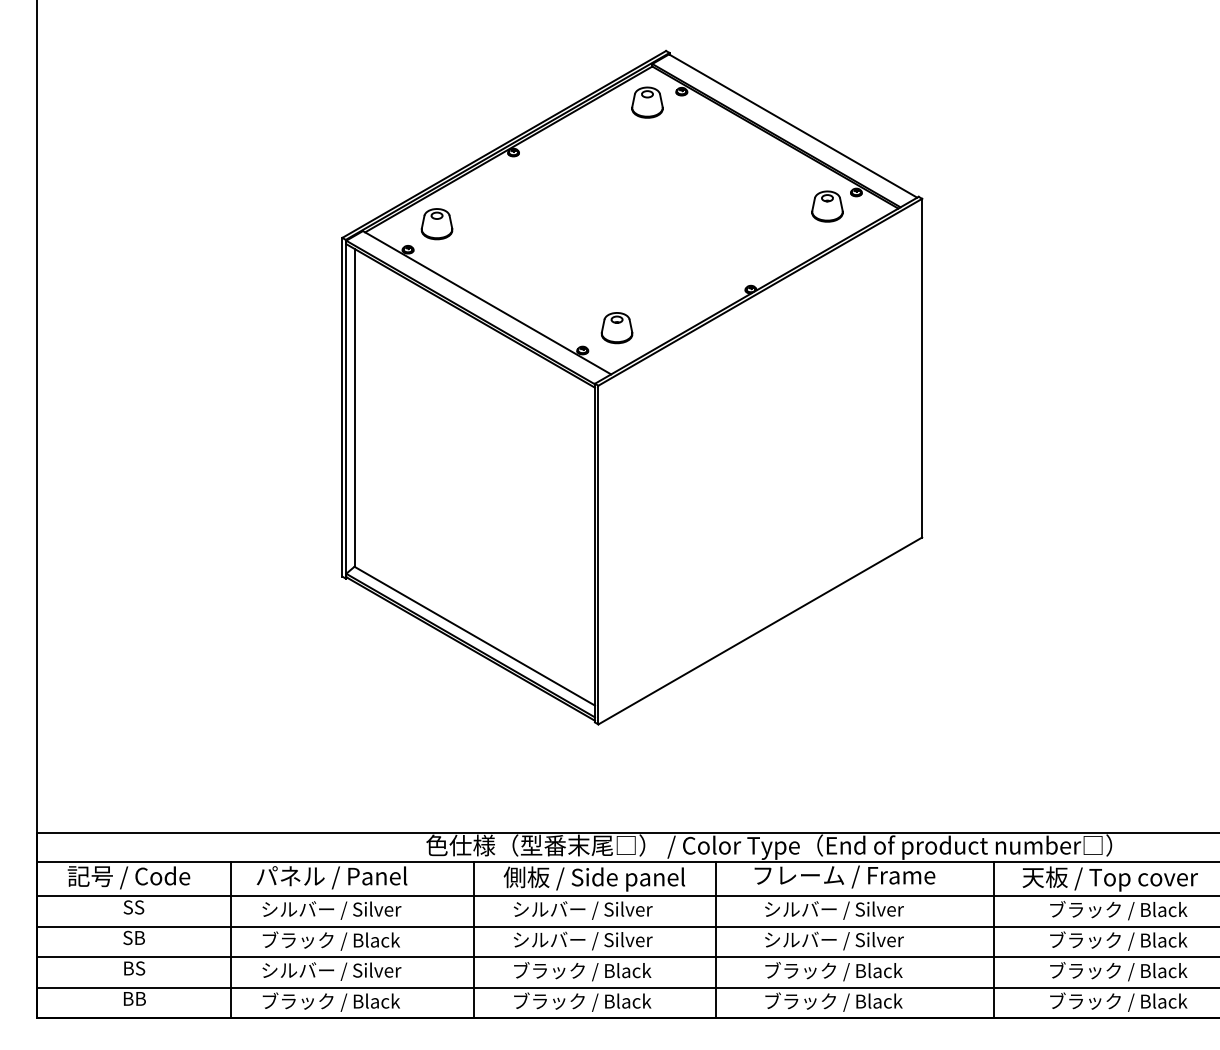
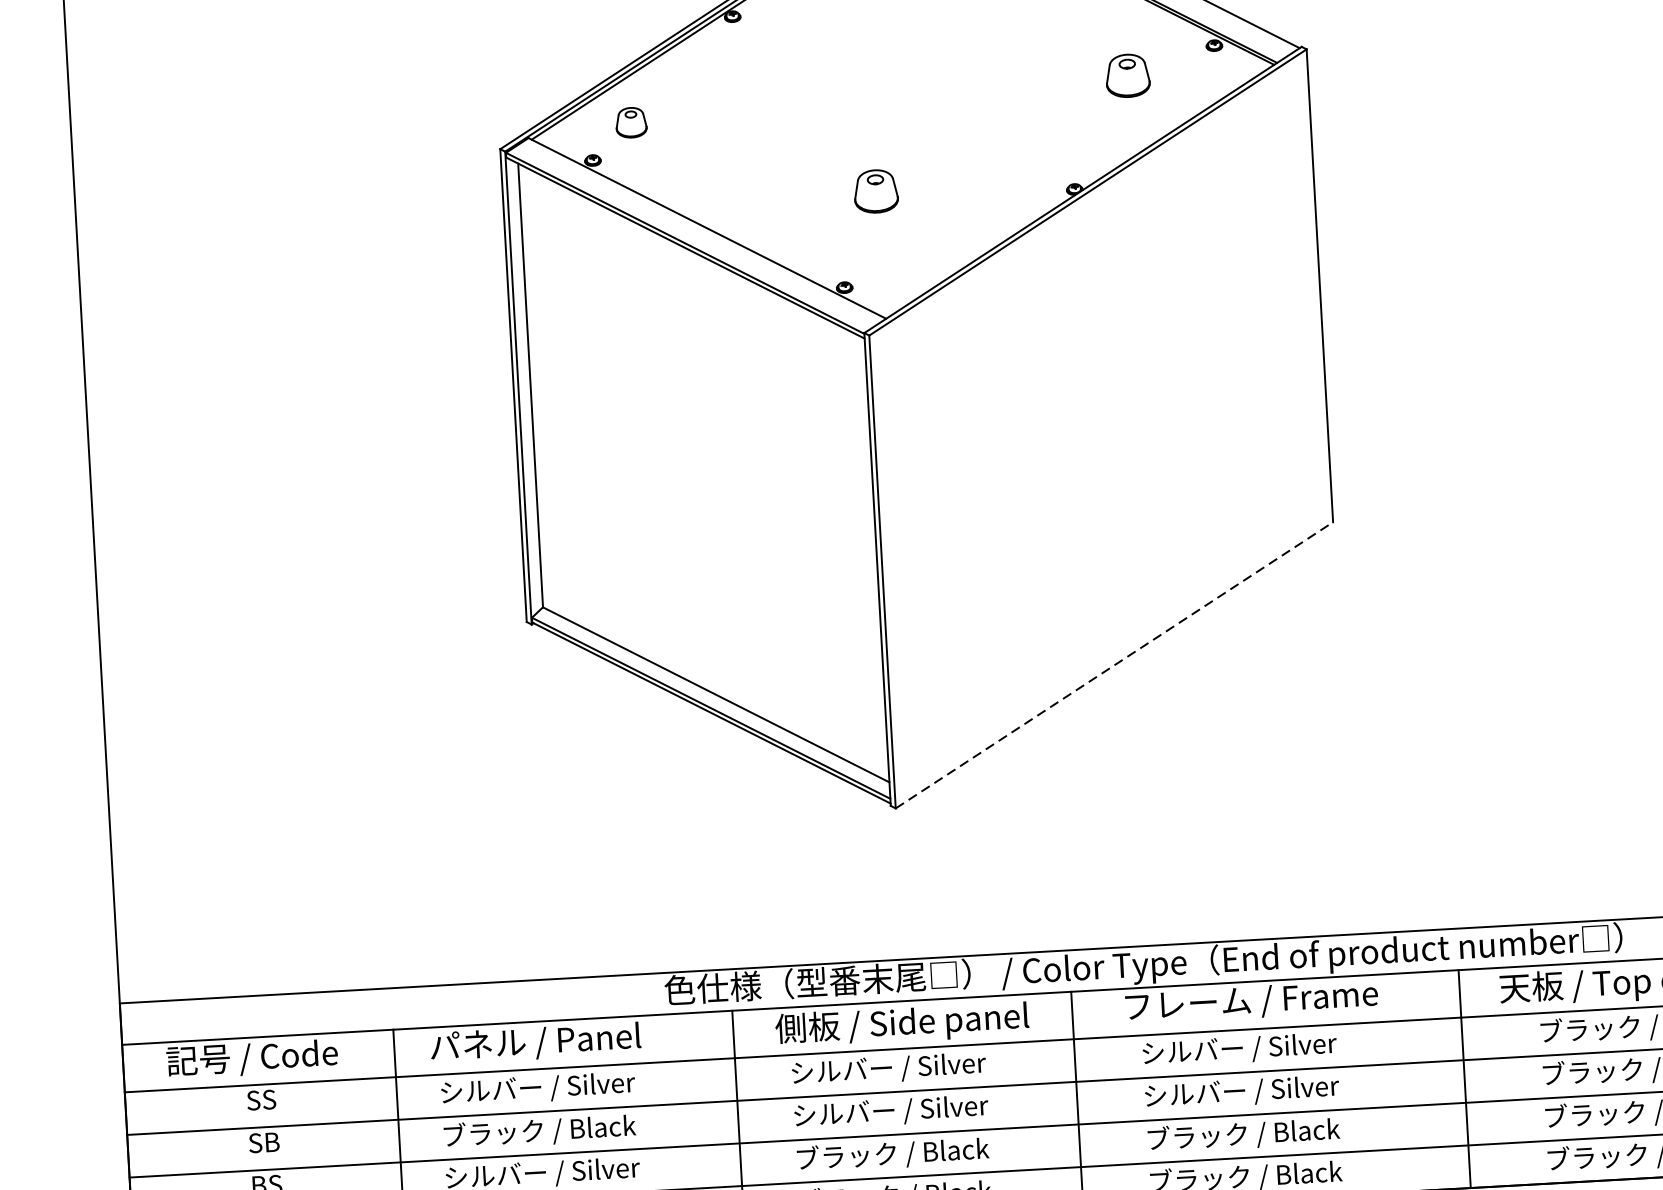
part: (827, 206) -> (1127, 75), moved
part: (436, 224) -> (630, 123), size x0.7
part: (616, 328) -> (875, 192), moved
line: (760, 630) -> (1114, 664), solid -> dashed

